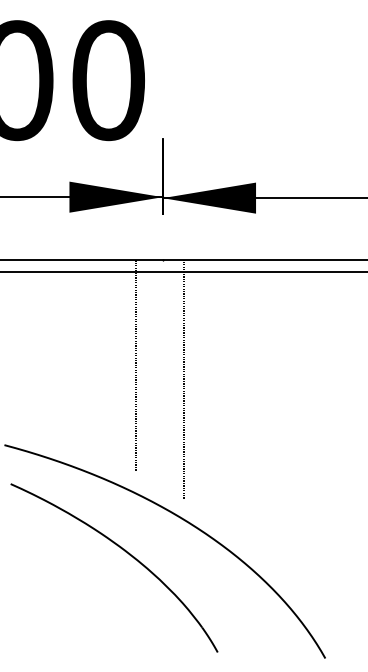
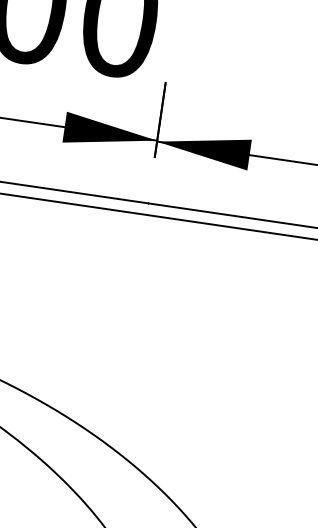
line: (135, 365) -> (105, 303), removed
line: (184, 379) -> (152, 324), removed

